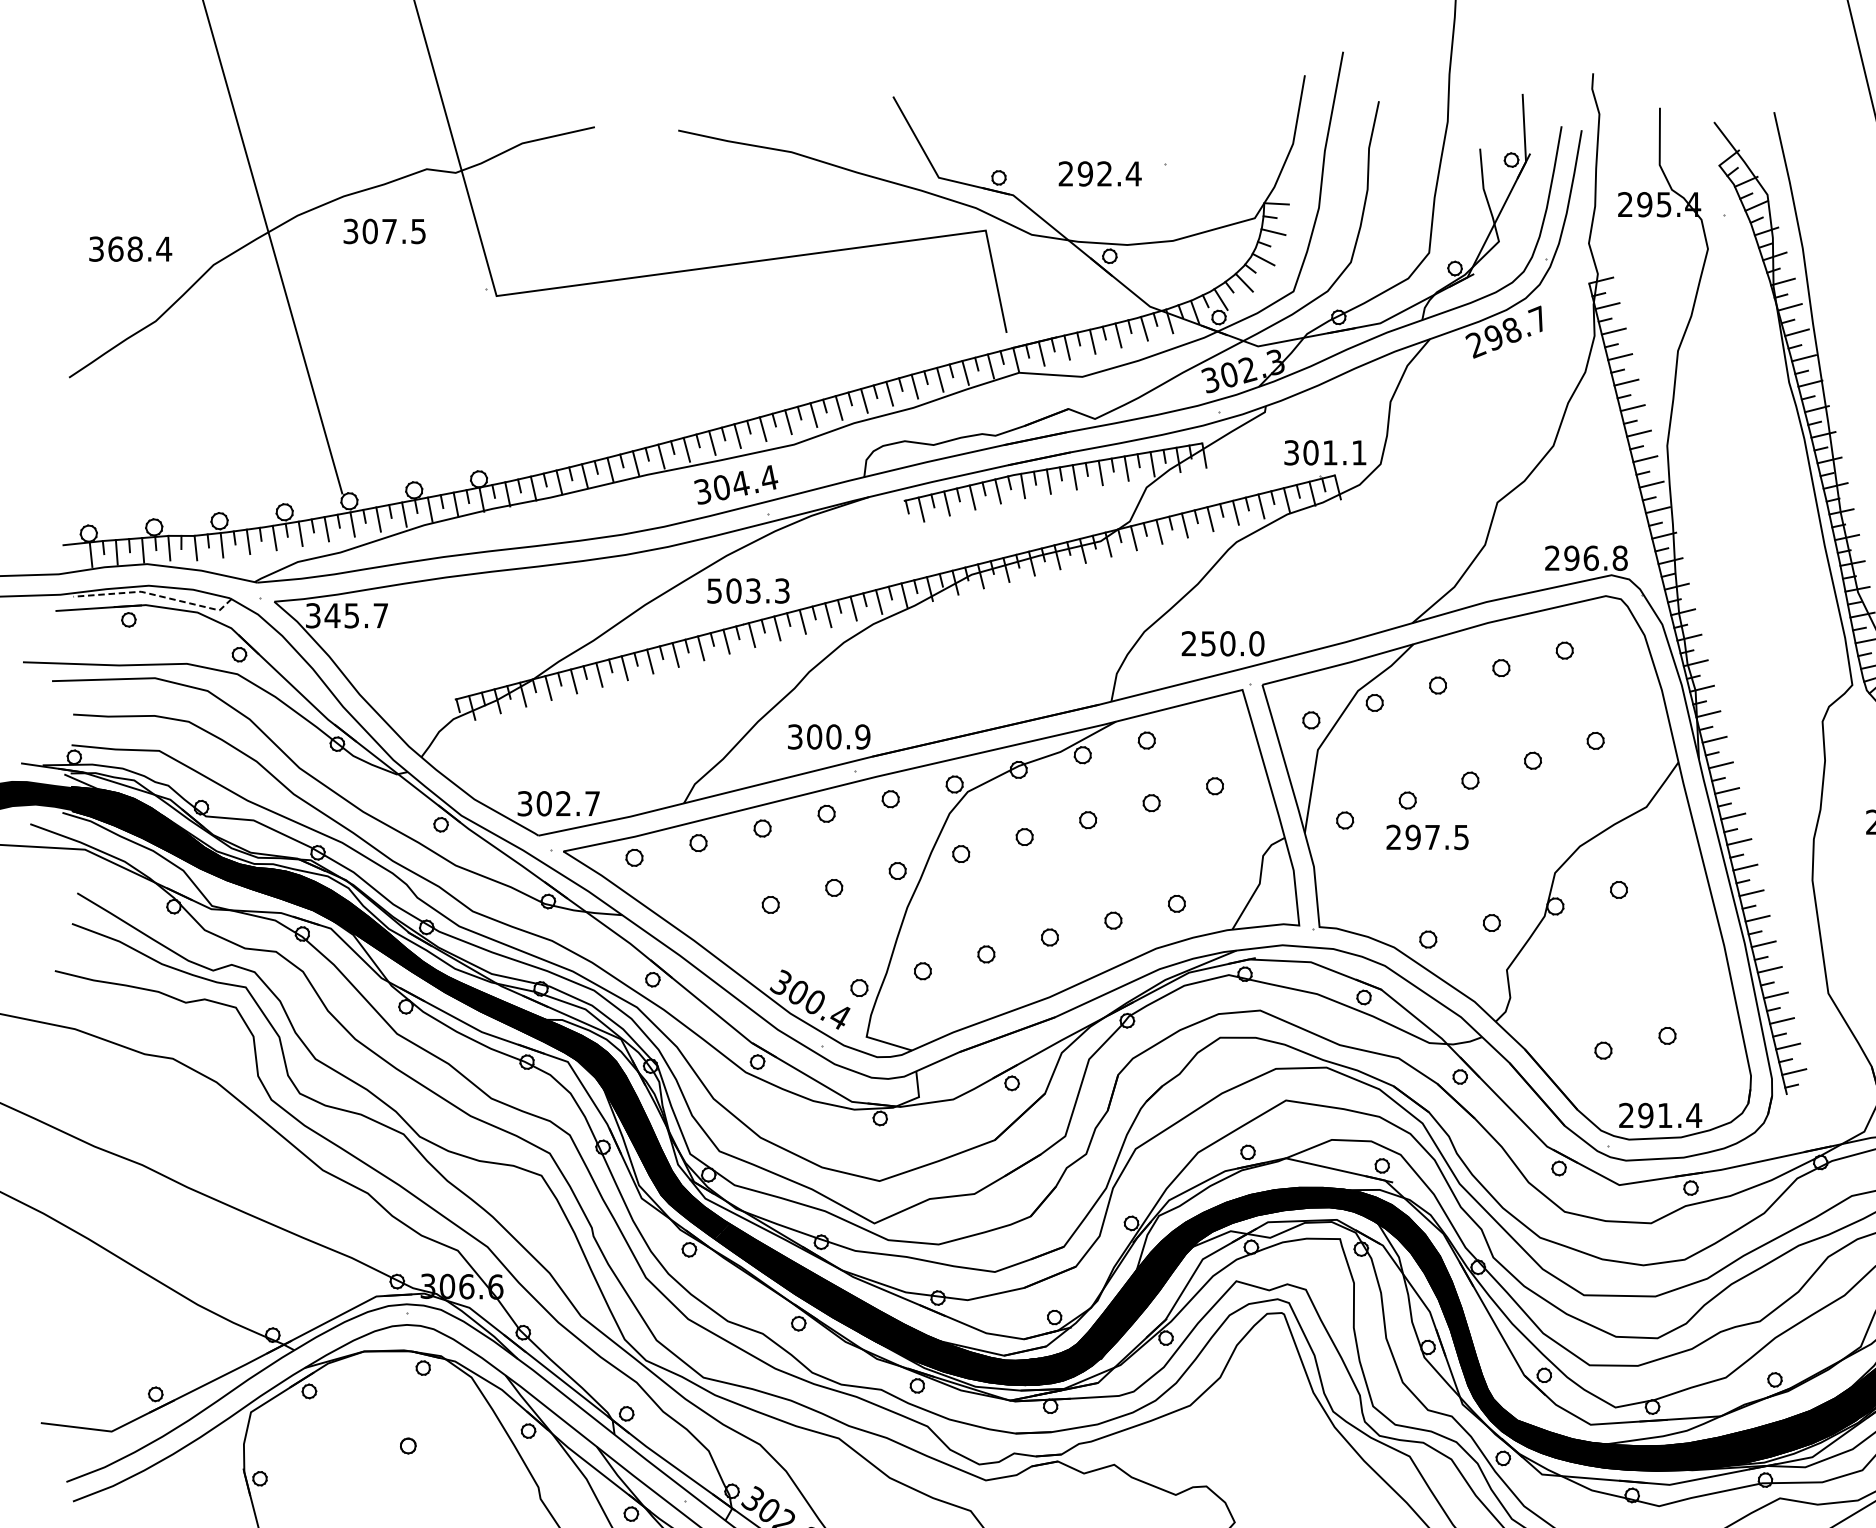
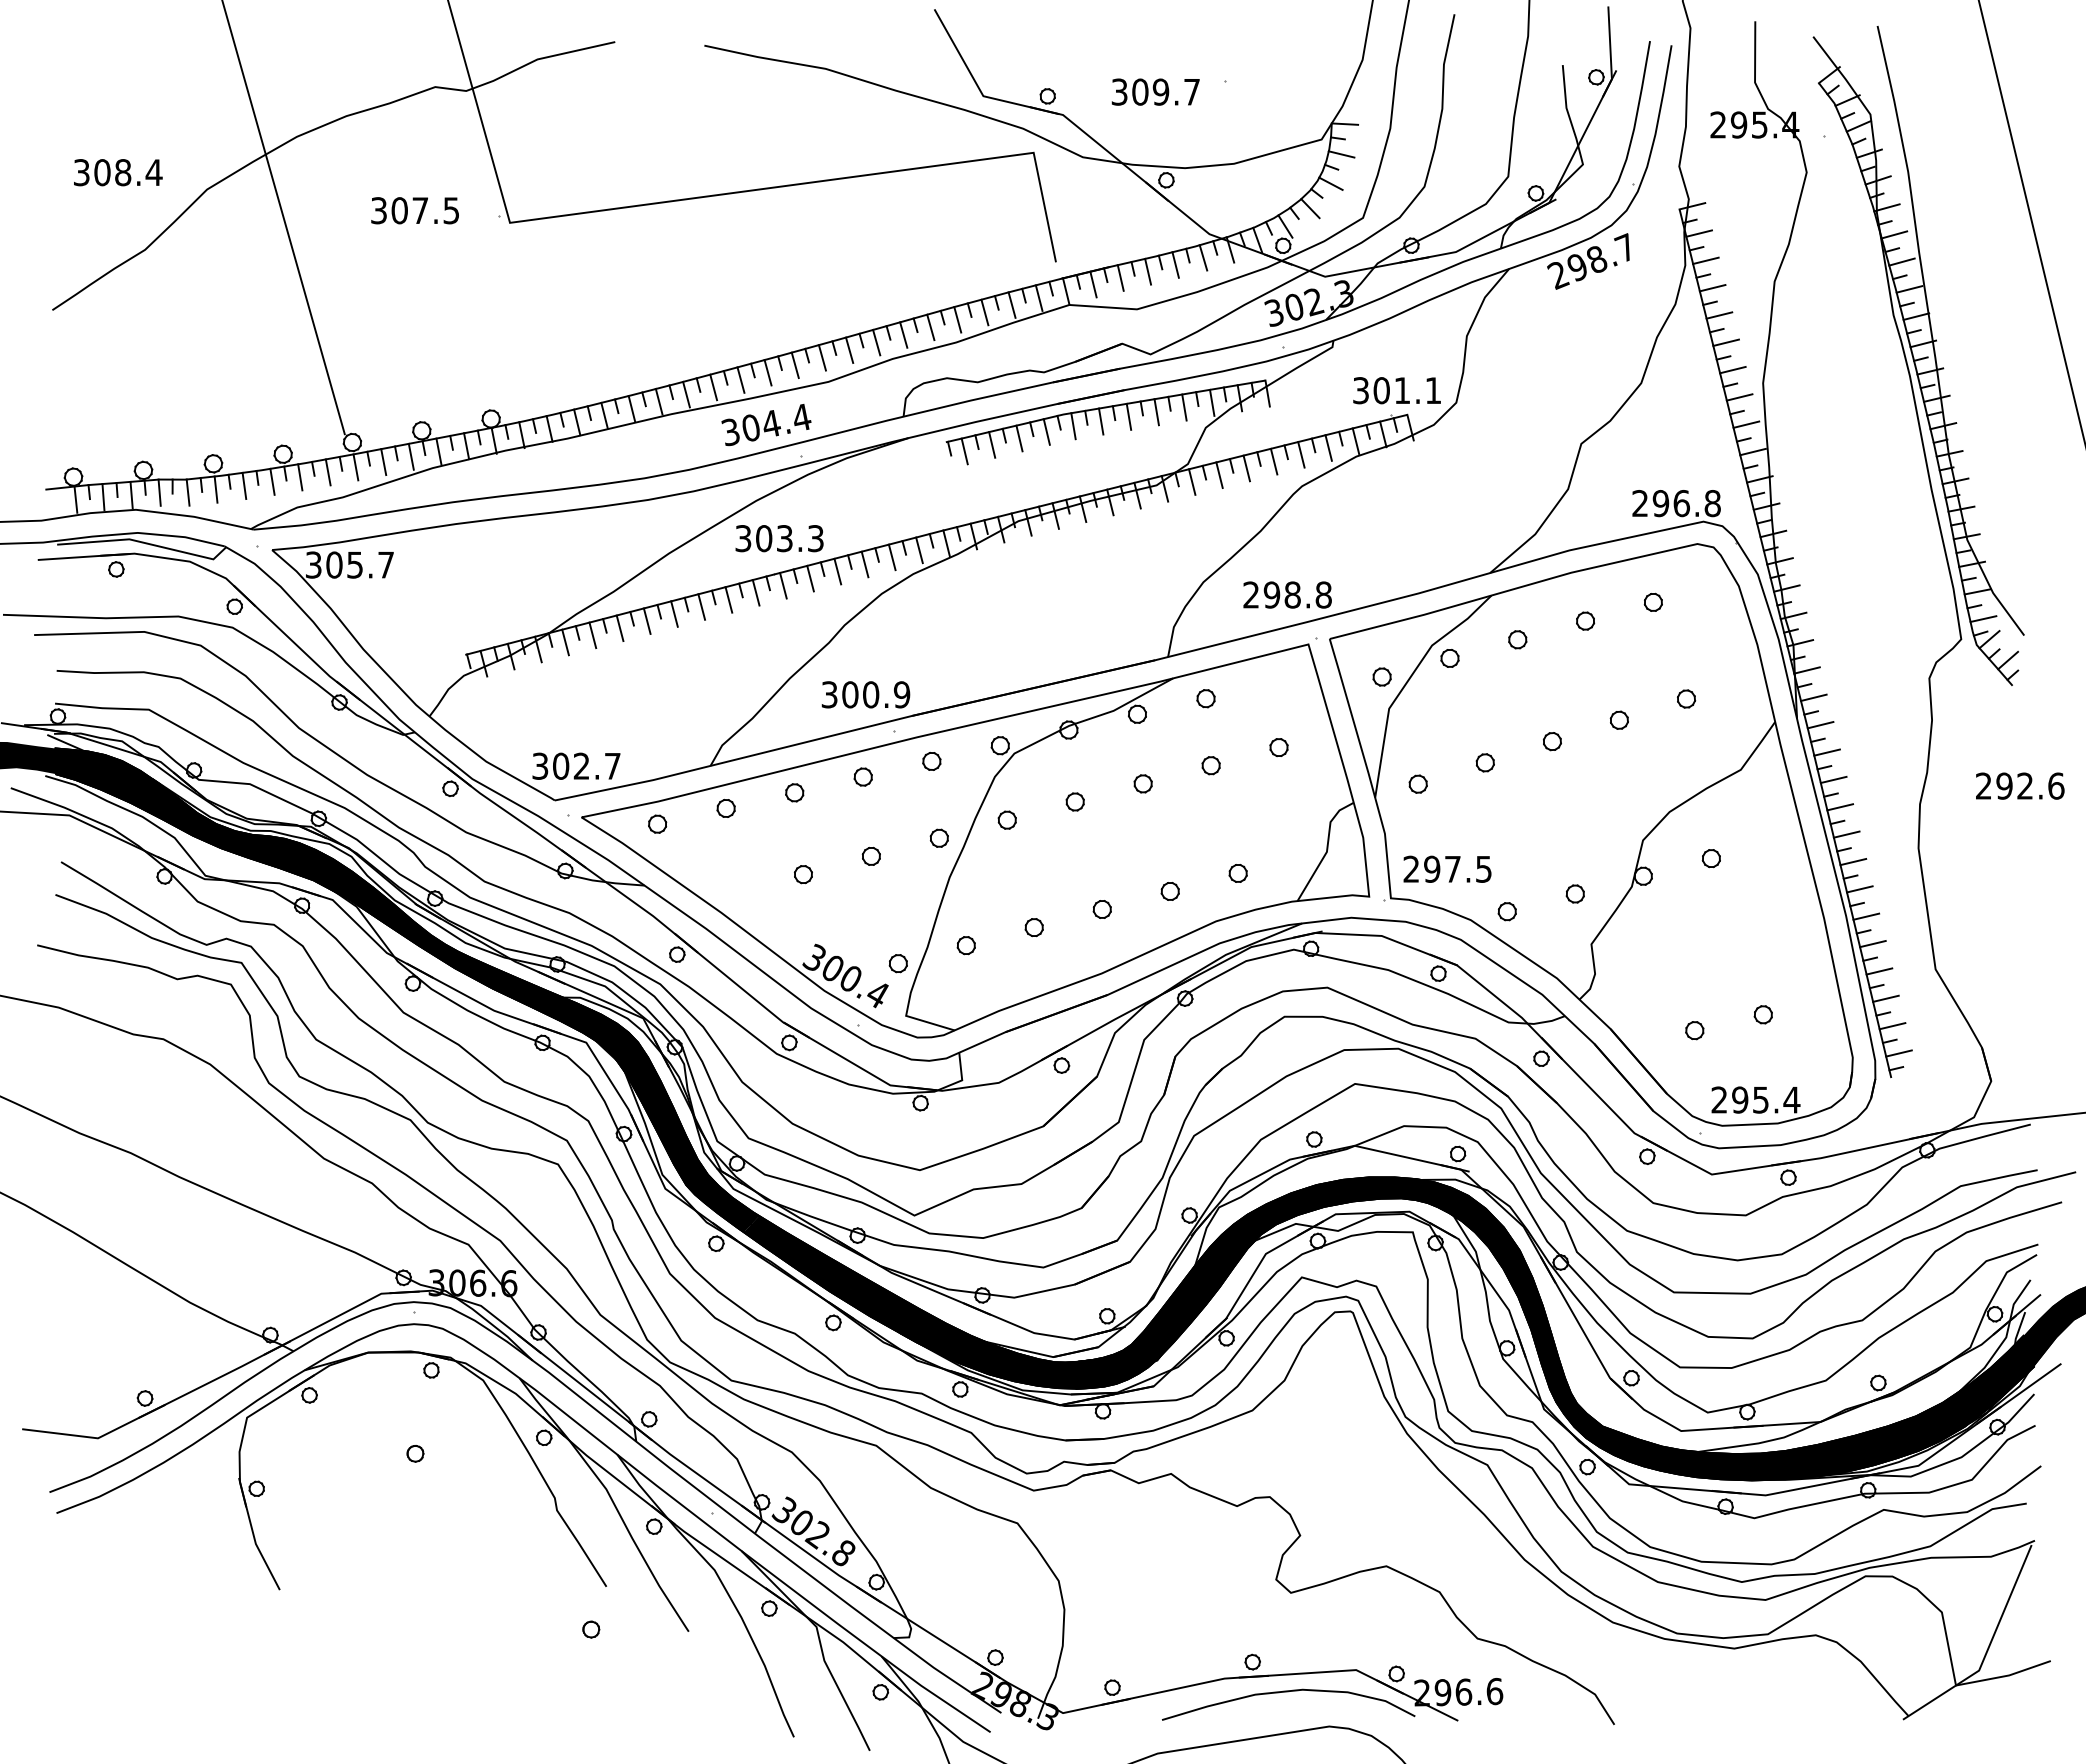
text: (1099, 173) -> (1155, 91), 292.4 -> 309.7
text: (384, 231) -> (414, 210), moved
text: (115, 249) -> (102, 172), 368.4 -> 308.4
text: (714, 590) -> (743, 538), 503.3 -> 303.3
line: (155, 595) -> (144, 543), dashed -> solid
text: (331, 615) -> (333, 564), 345.7 -> 305.7
text: (1232, 643) -> (1297, 594), 250.0 -> 298.8
text: (1427, 836) -> (1447, 868), moved
text: (1664, 1115) -> (1760, 1099), 291.4 -> 295.4

